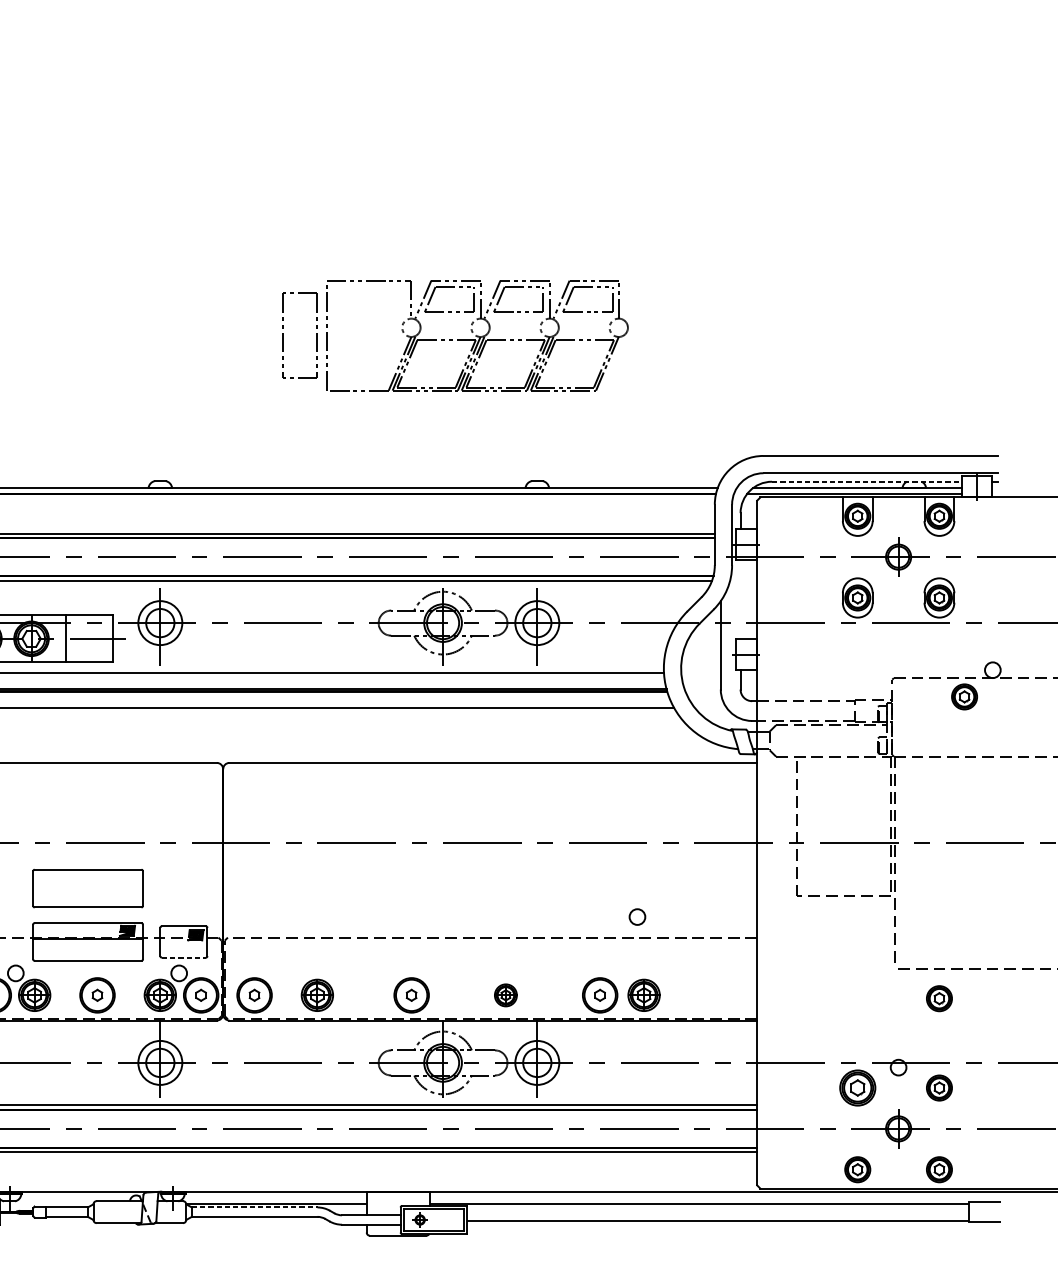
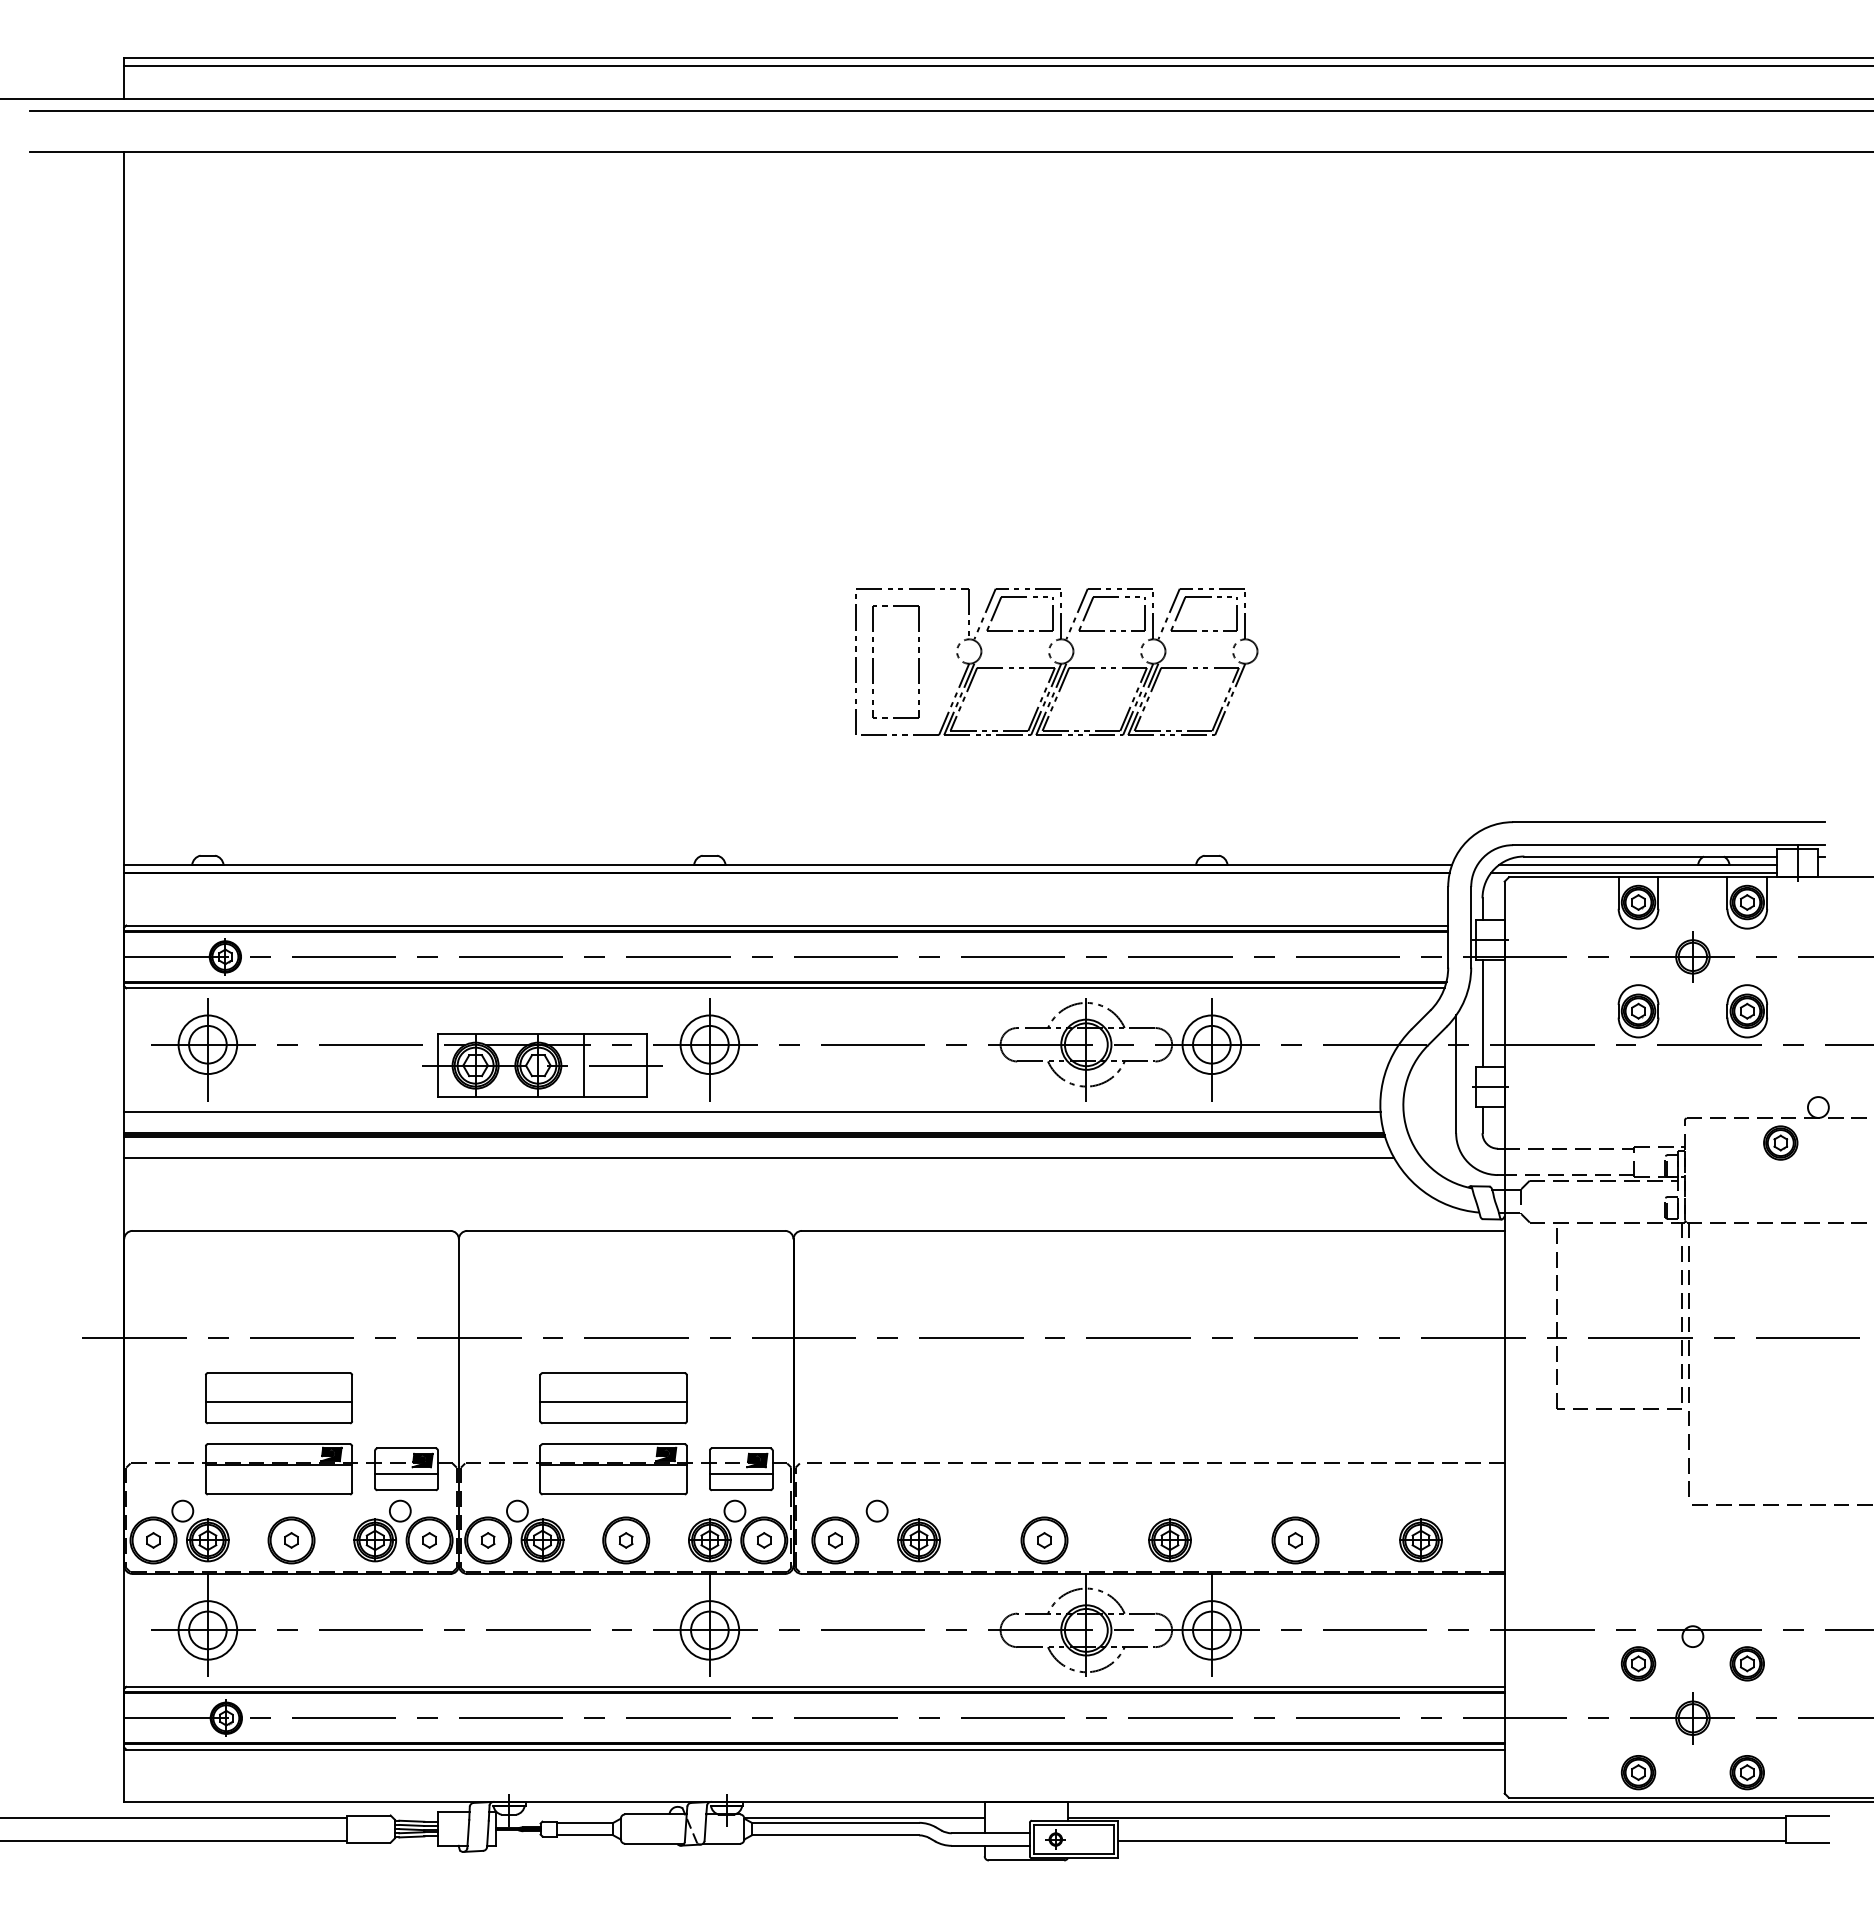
part: (476, 335) -> (1056, 661), moved
line: (866, 481) -> (1650, 856), dashed -> solid
line: (740, 599) -> (1482, 1013), added
line: (87, 891) -> (613, 1402), added
circle: (636, 916) -> (876, 1510), moved
line: (183, 945) -> (740, 1473), added
line: (184, 957) -> (741, 1490), dashed -> solid
part: (505, 995) -> (1169, 1540), size x1.43
part: (643, 995) -> (1420, 1540), moved
part: (938, 998) -> (1746, 1544), removed
part: (857, 1087) -> (1638, 1663), size x0.71
line: (254, 1207) -> (835, 1822), dashed -> solid

